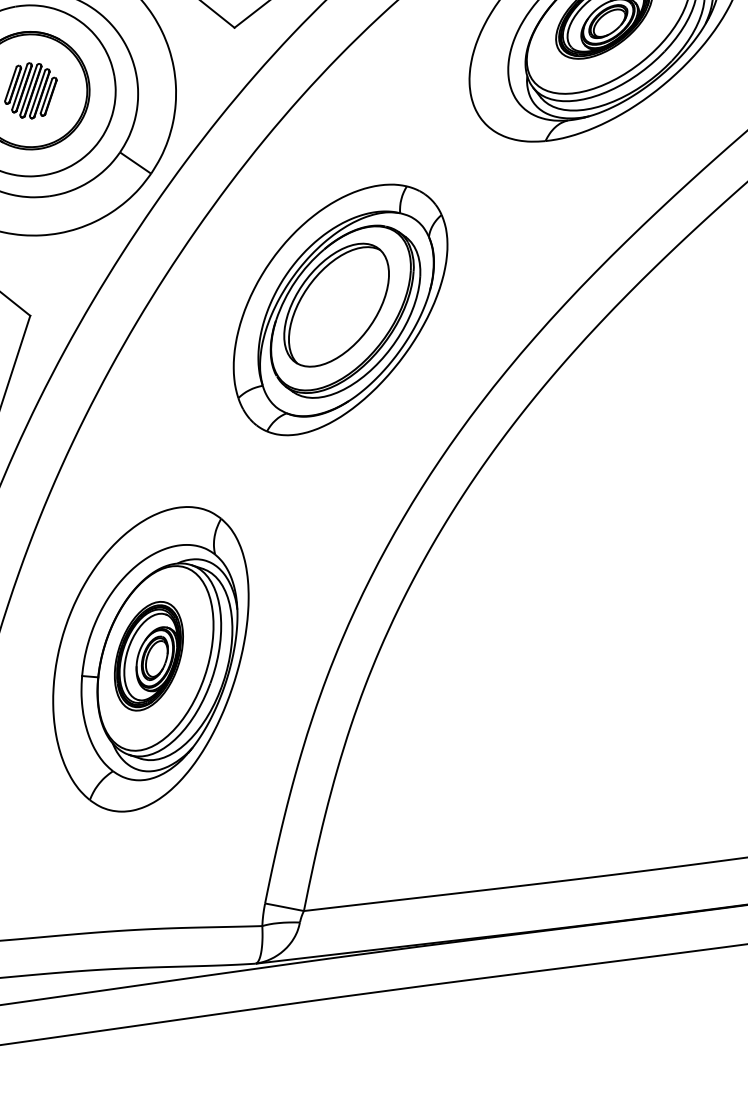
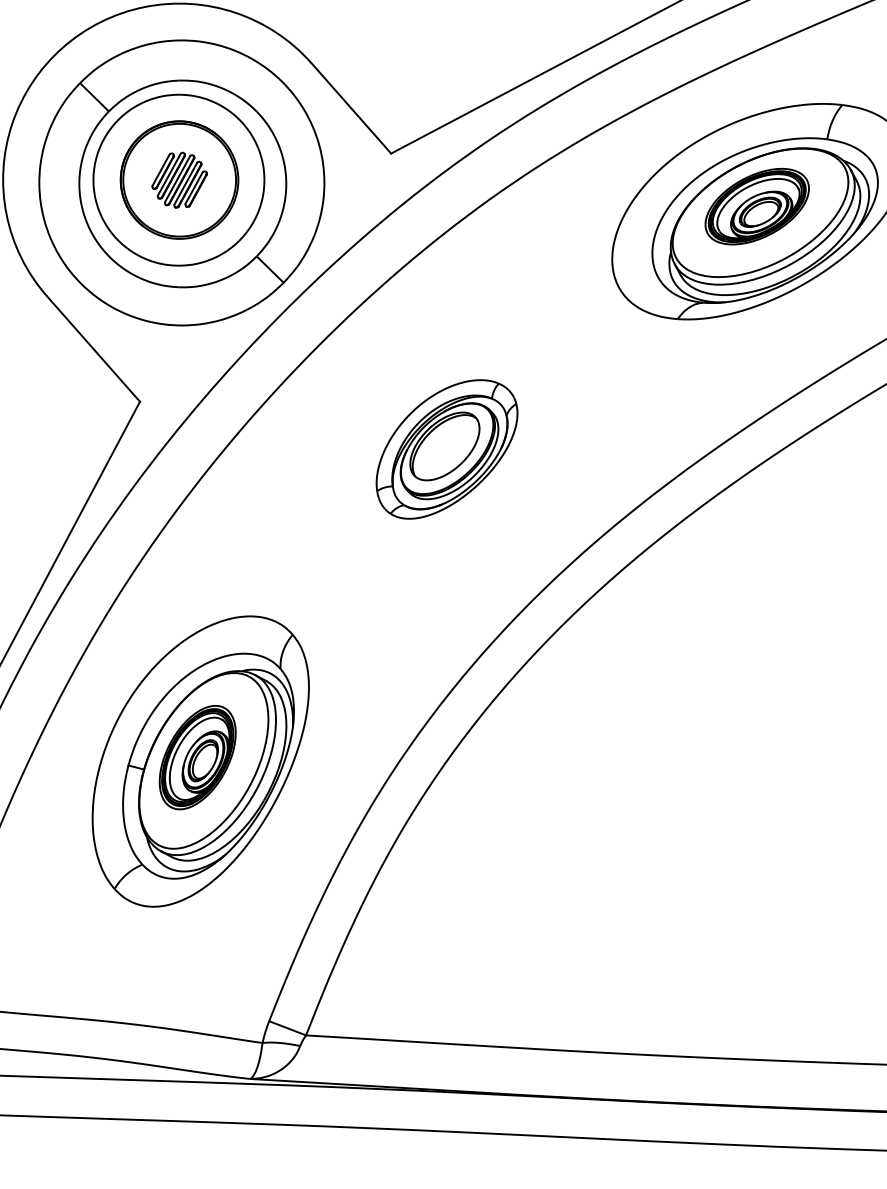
part: (340, 309) -> (446, 449), size x0.6

